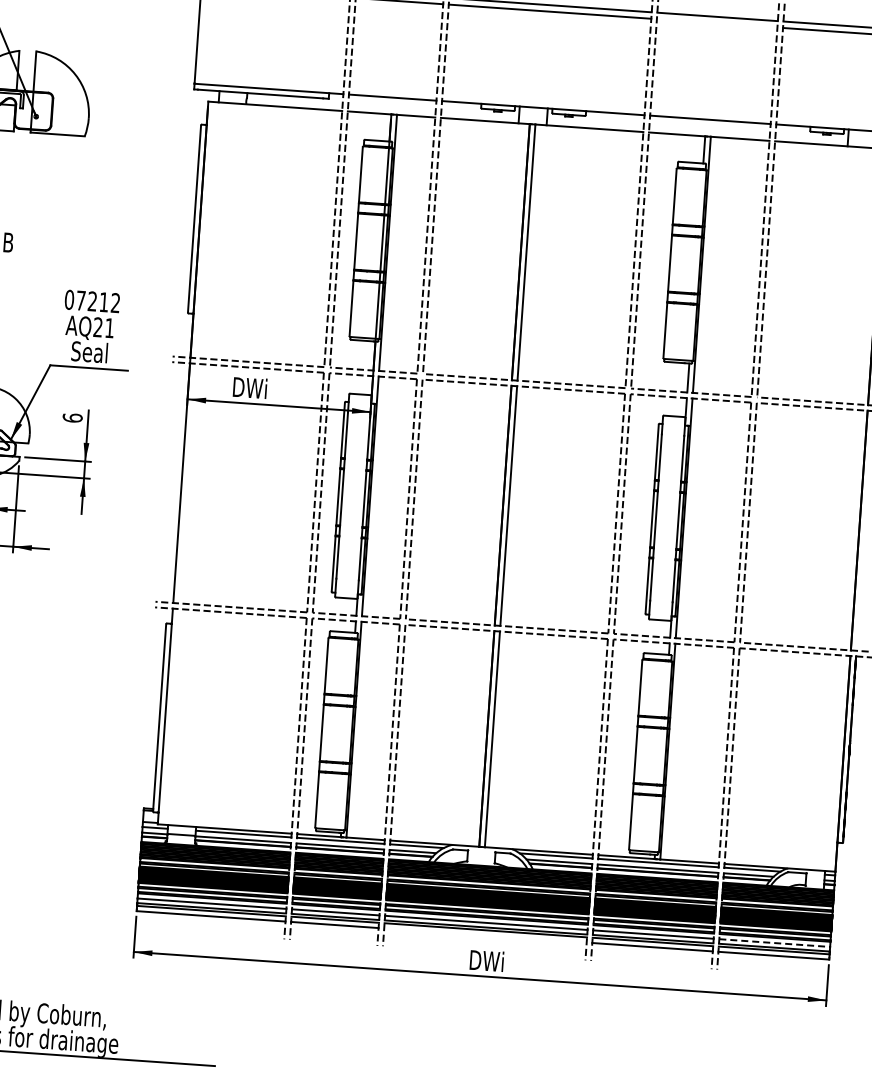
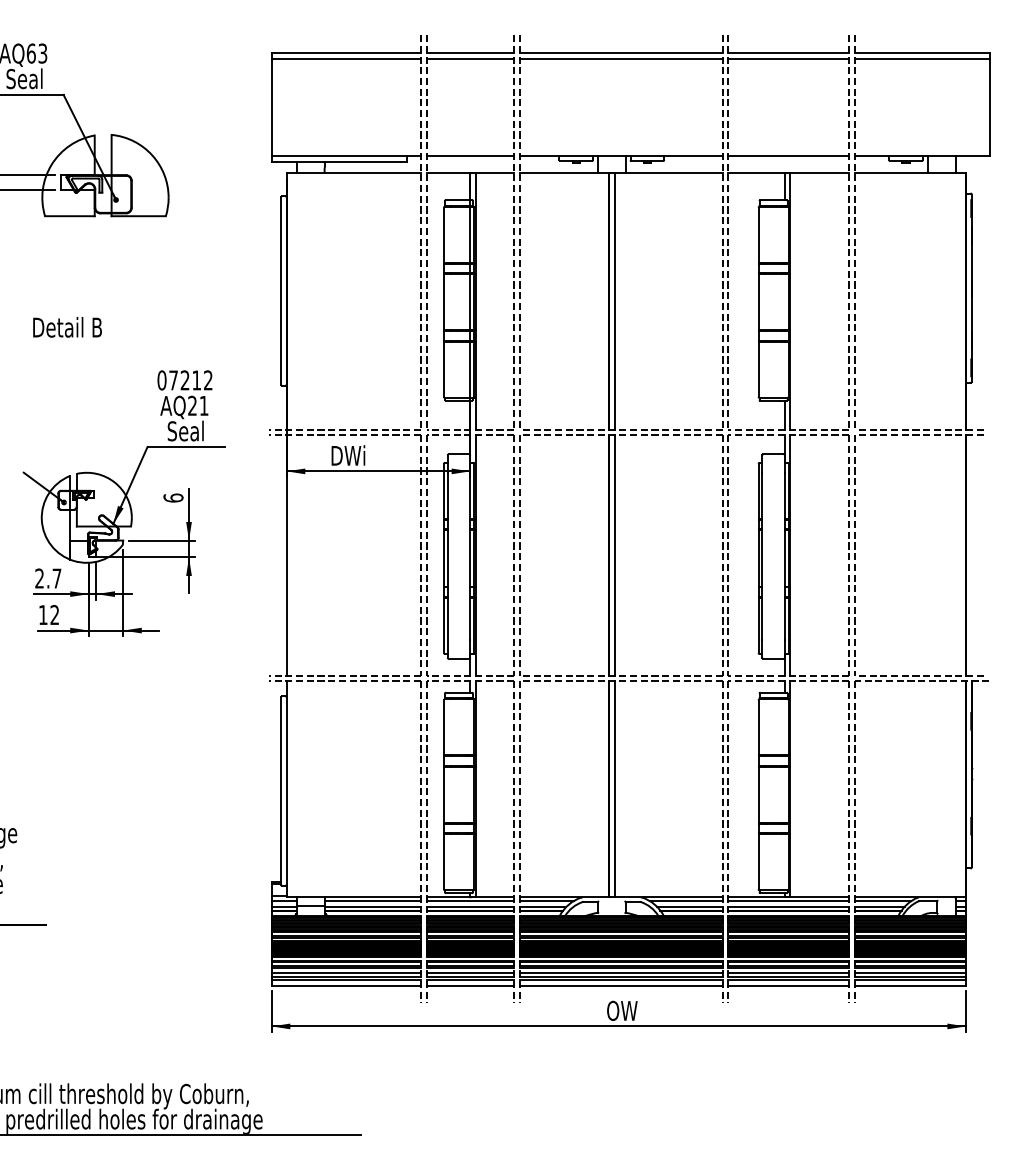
line: (716, 23) -> (788, 59), added
line: (484, 935) -> (620, 985), added
line: (774, 942) -> (910, 972), dashed -> solid
text: (486, 960) -> (624, 1010), DWi -> OW

